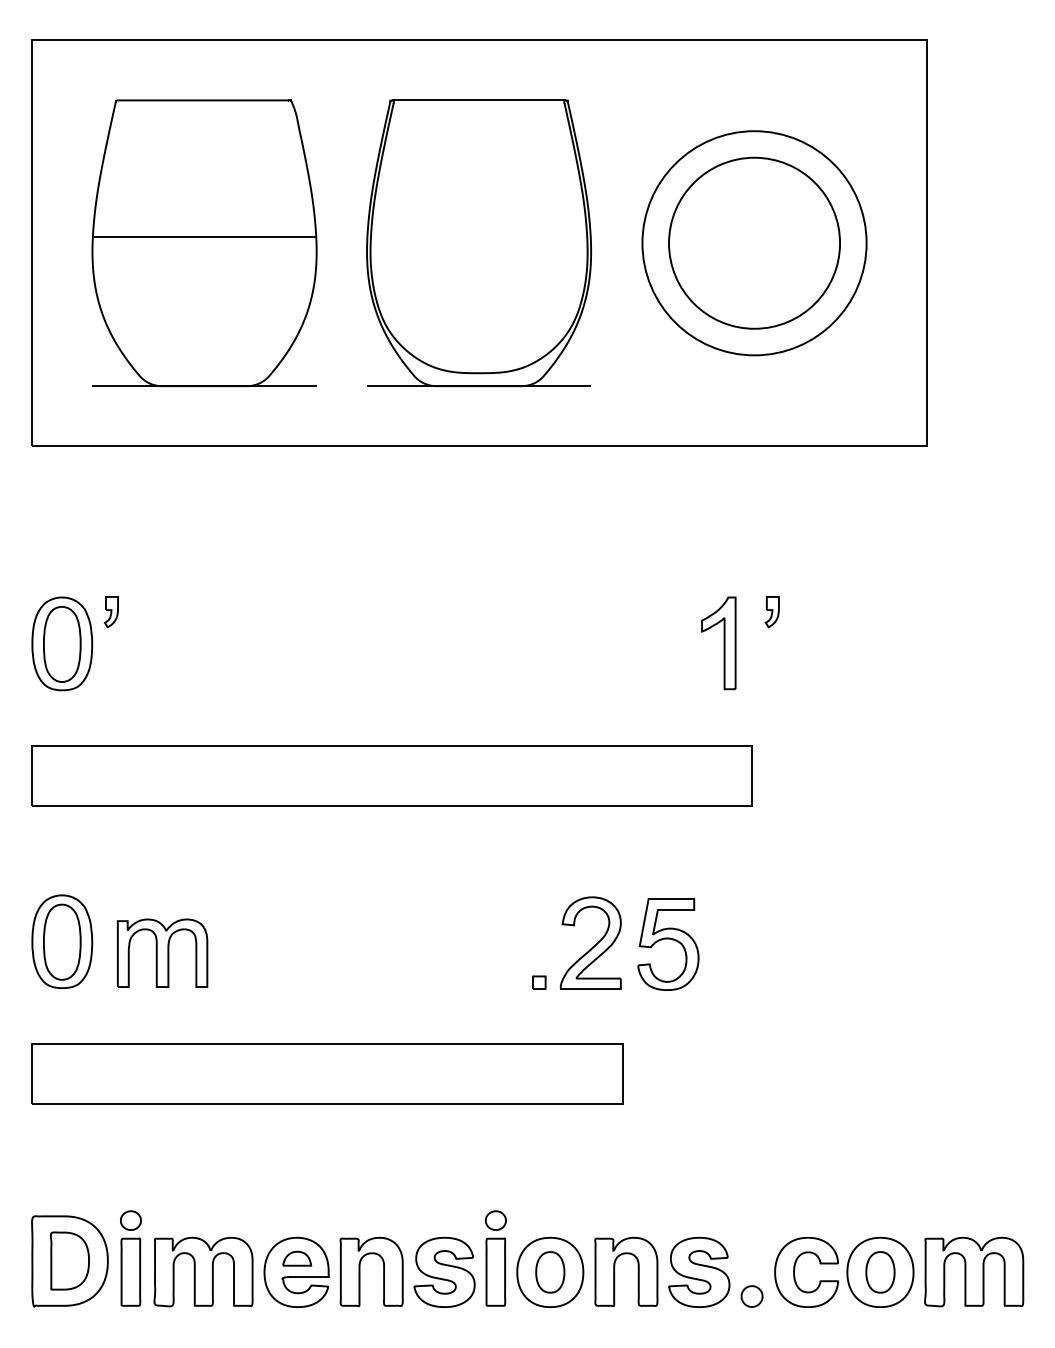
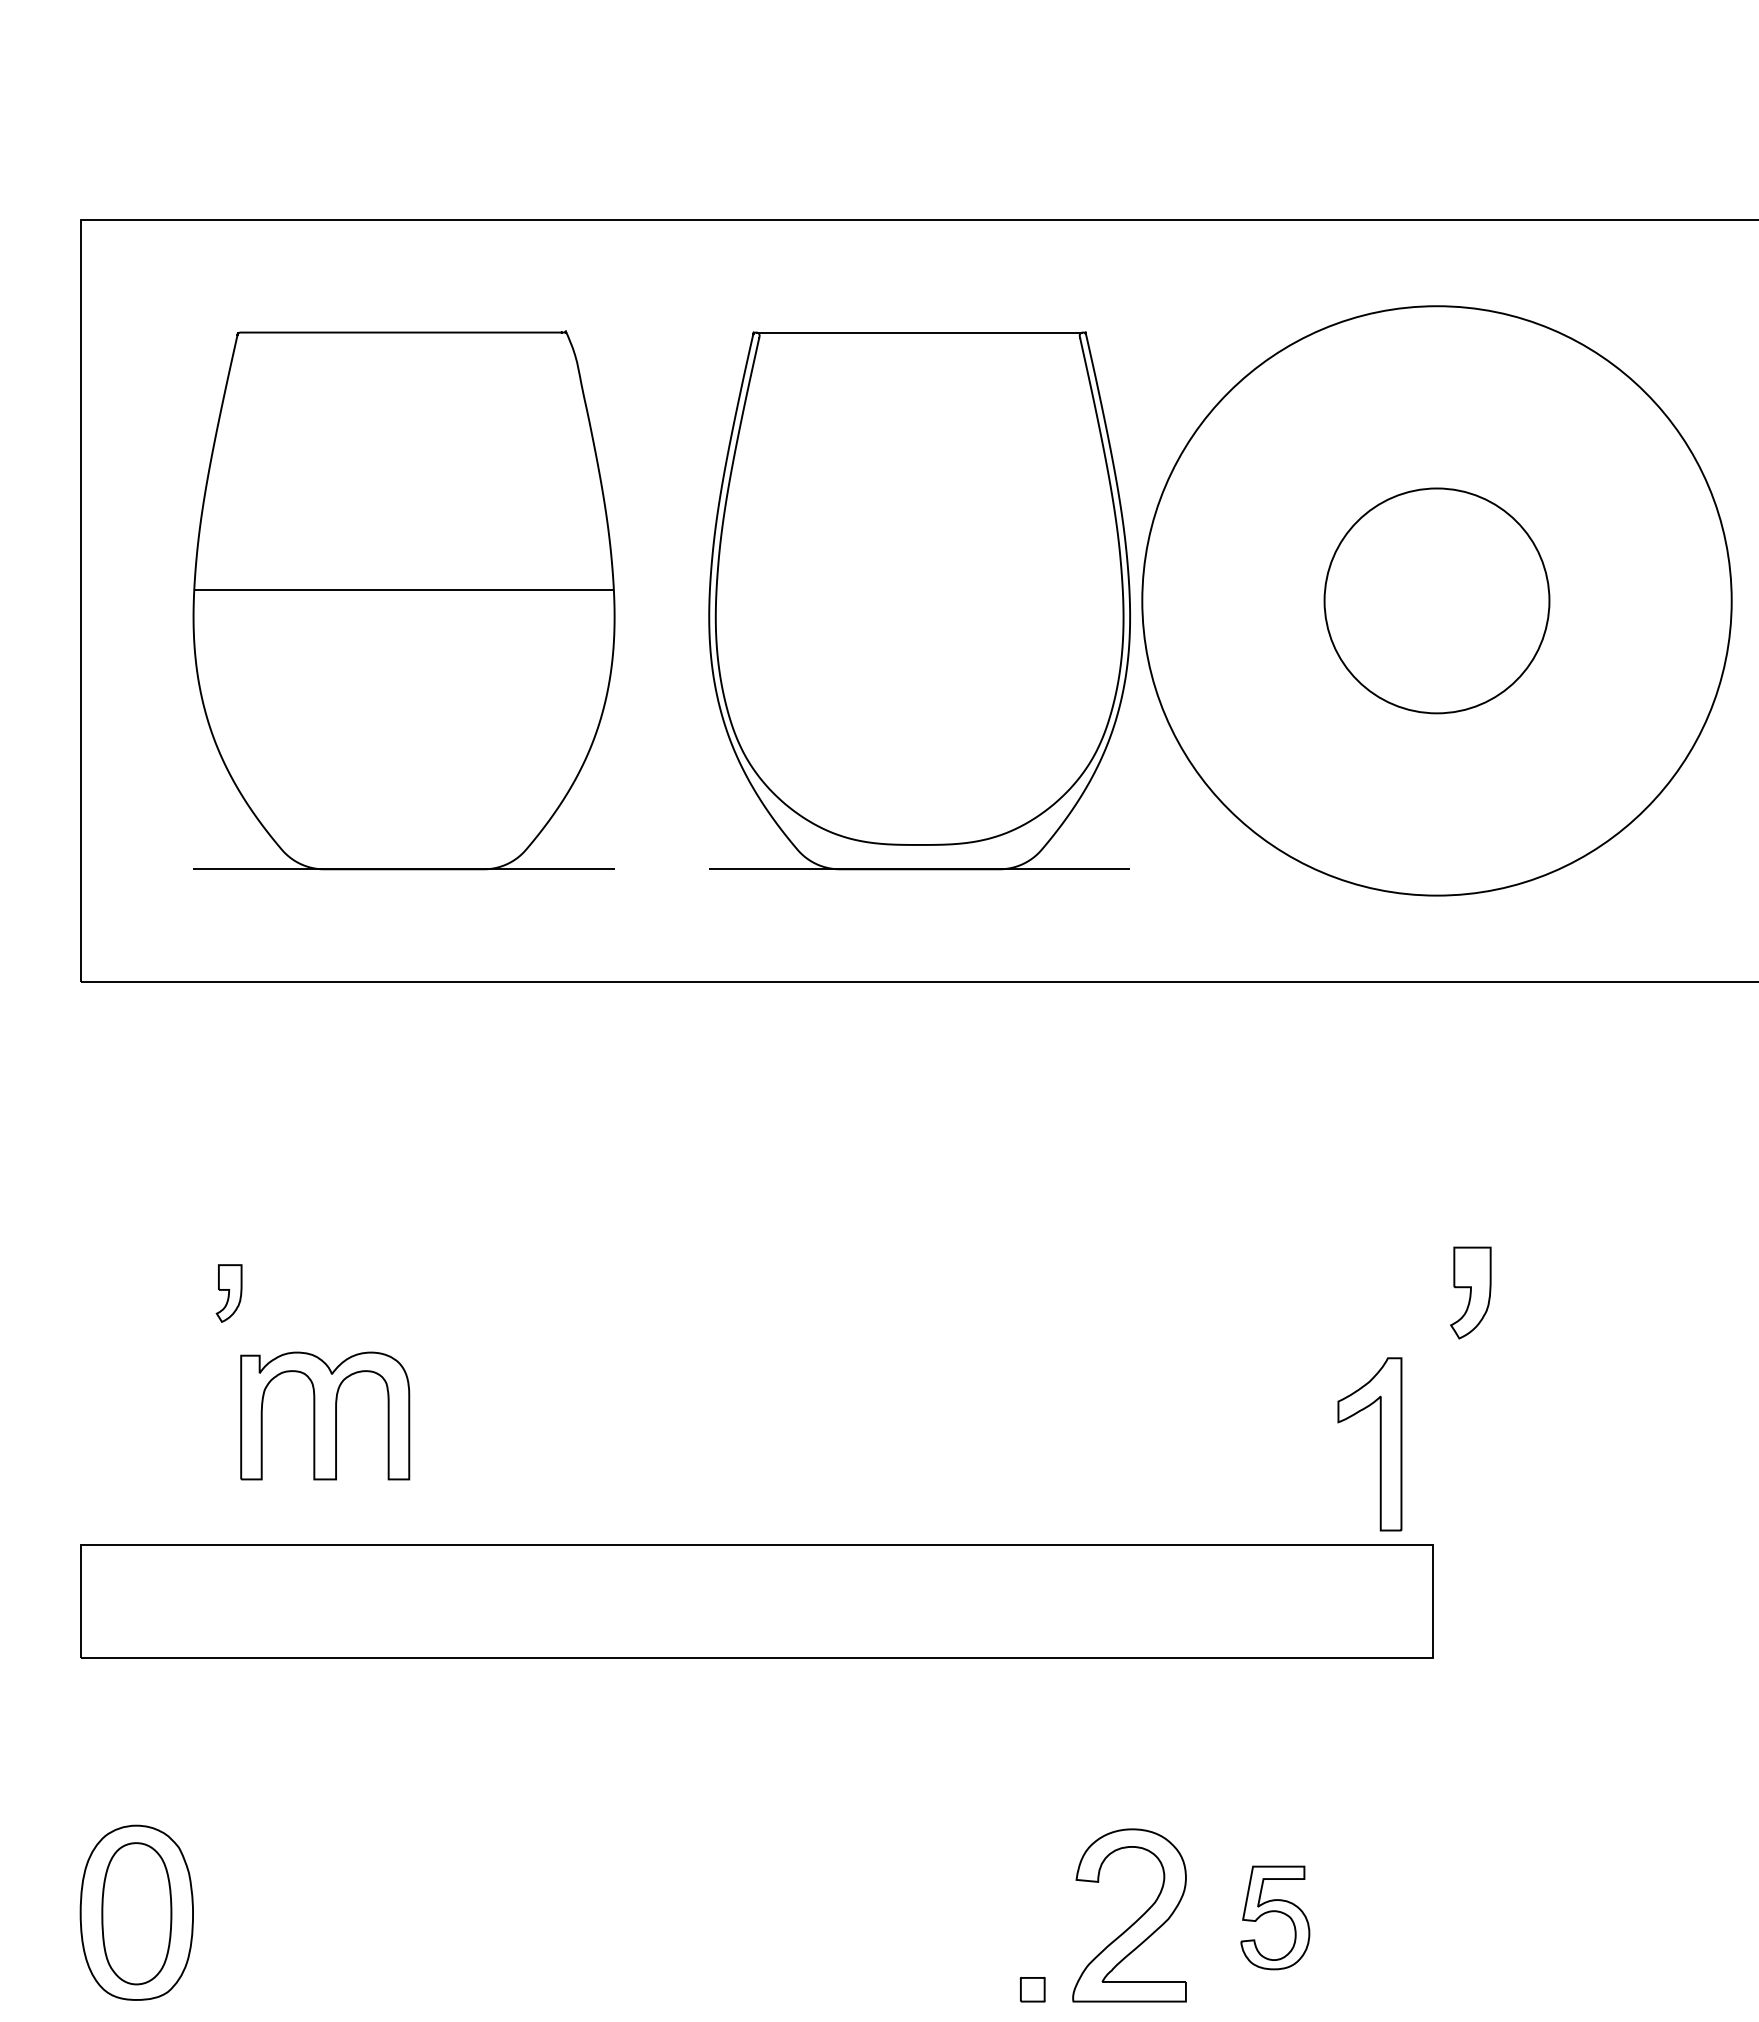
circle: (754, 242) -> (1436, 599), size x0.7
circle: (754, 243) -> (1436, 601), size x1.4
part: (771, 612) -> (1468, 1294), size x1.6
part: (62, 643) -> (137, 1352), removed
part: (718, 643) -> (1369, 1444), moved
part: (668, 944) -> (1275, 1917), size x0.6
part: (162, 952) -> (325, 1414), moved

